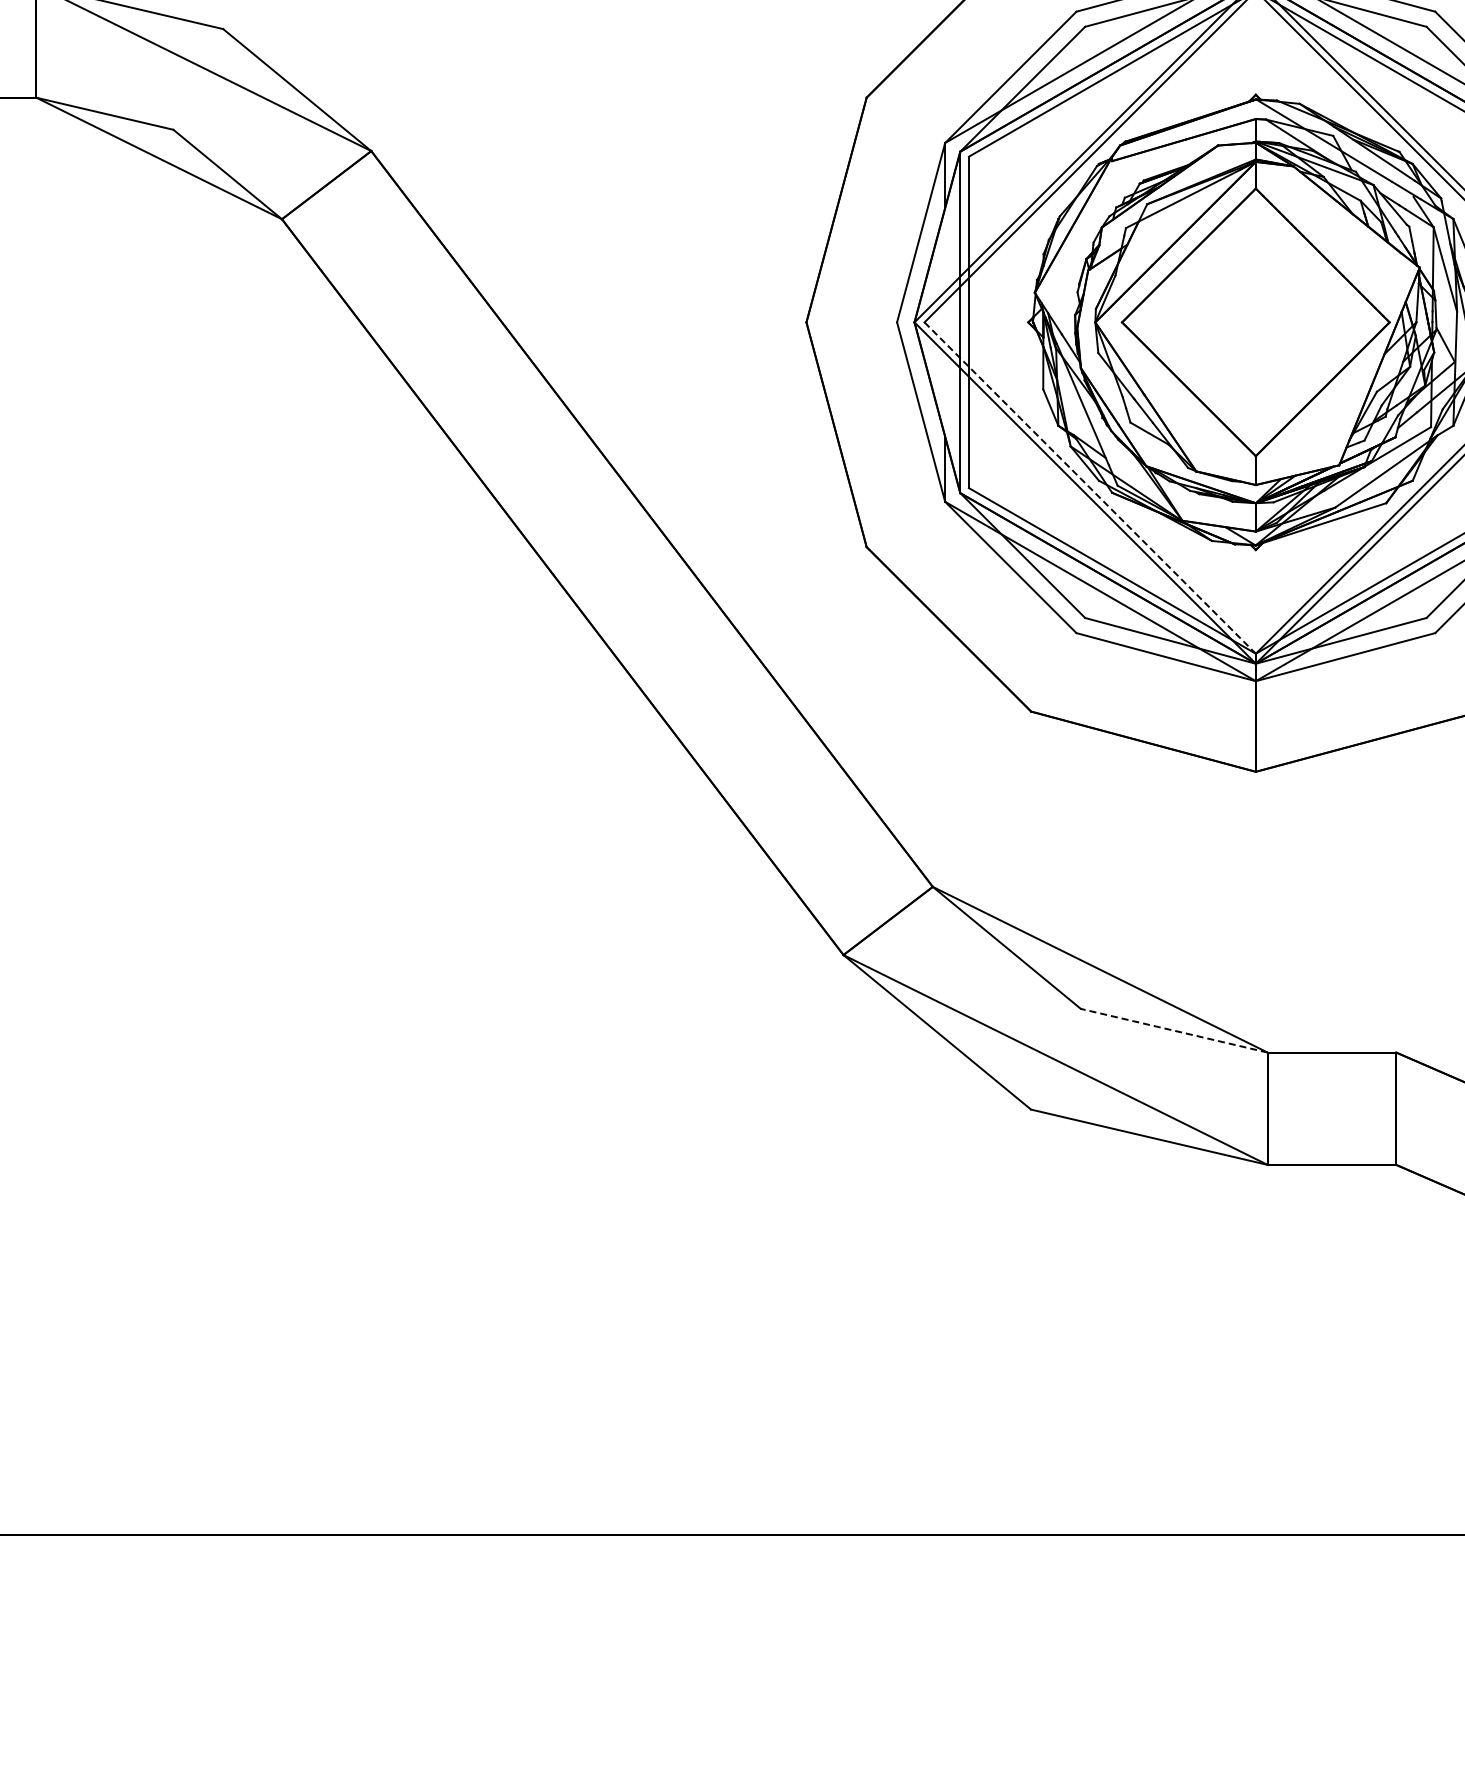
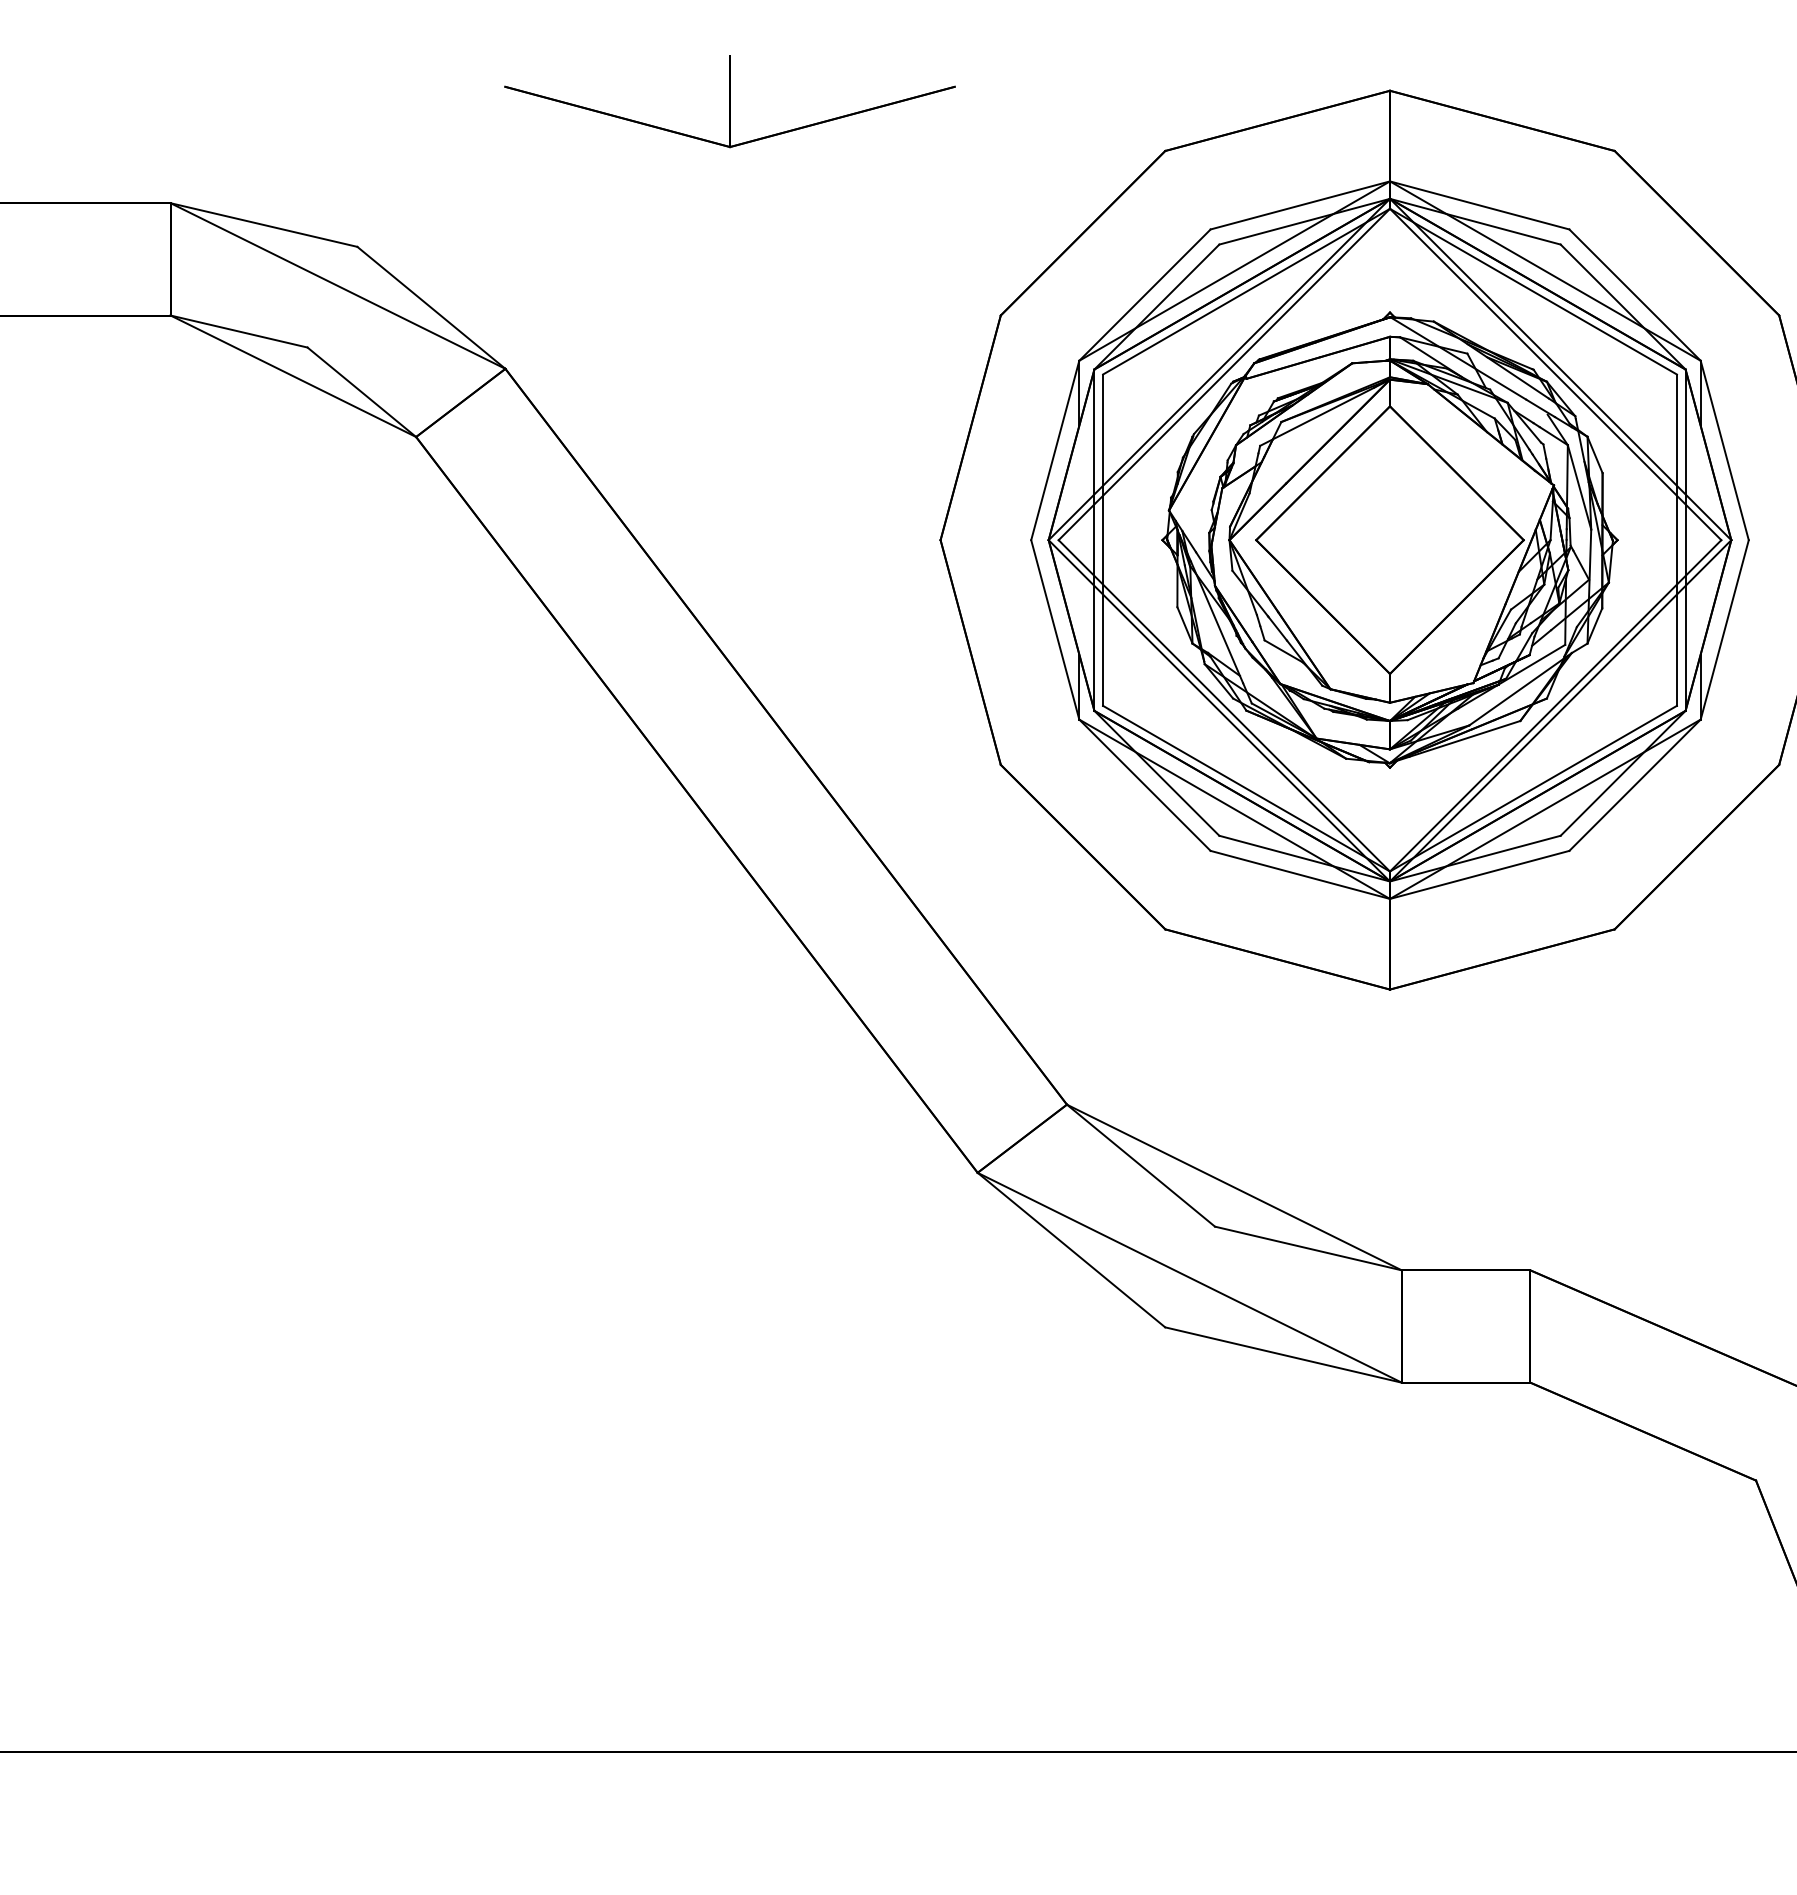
line: (1090, 488) -> (1224, 706), dashed -> solid
line: (1174, 1030) -> (1308, 1248), dashed -> solid

